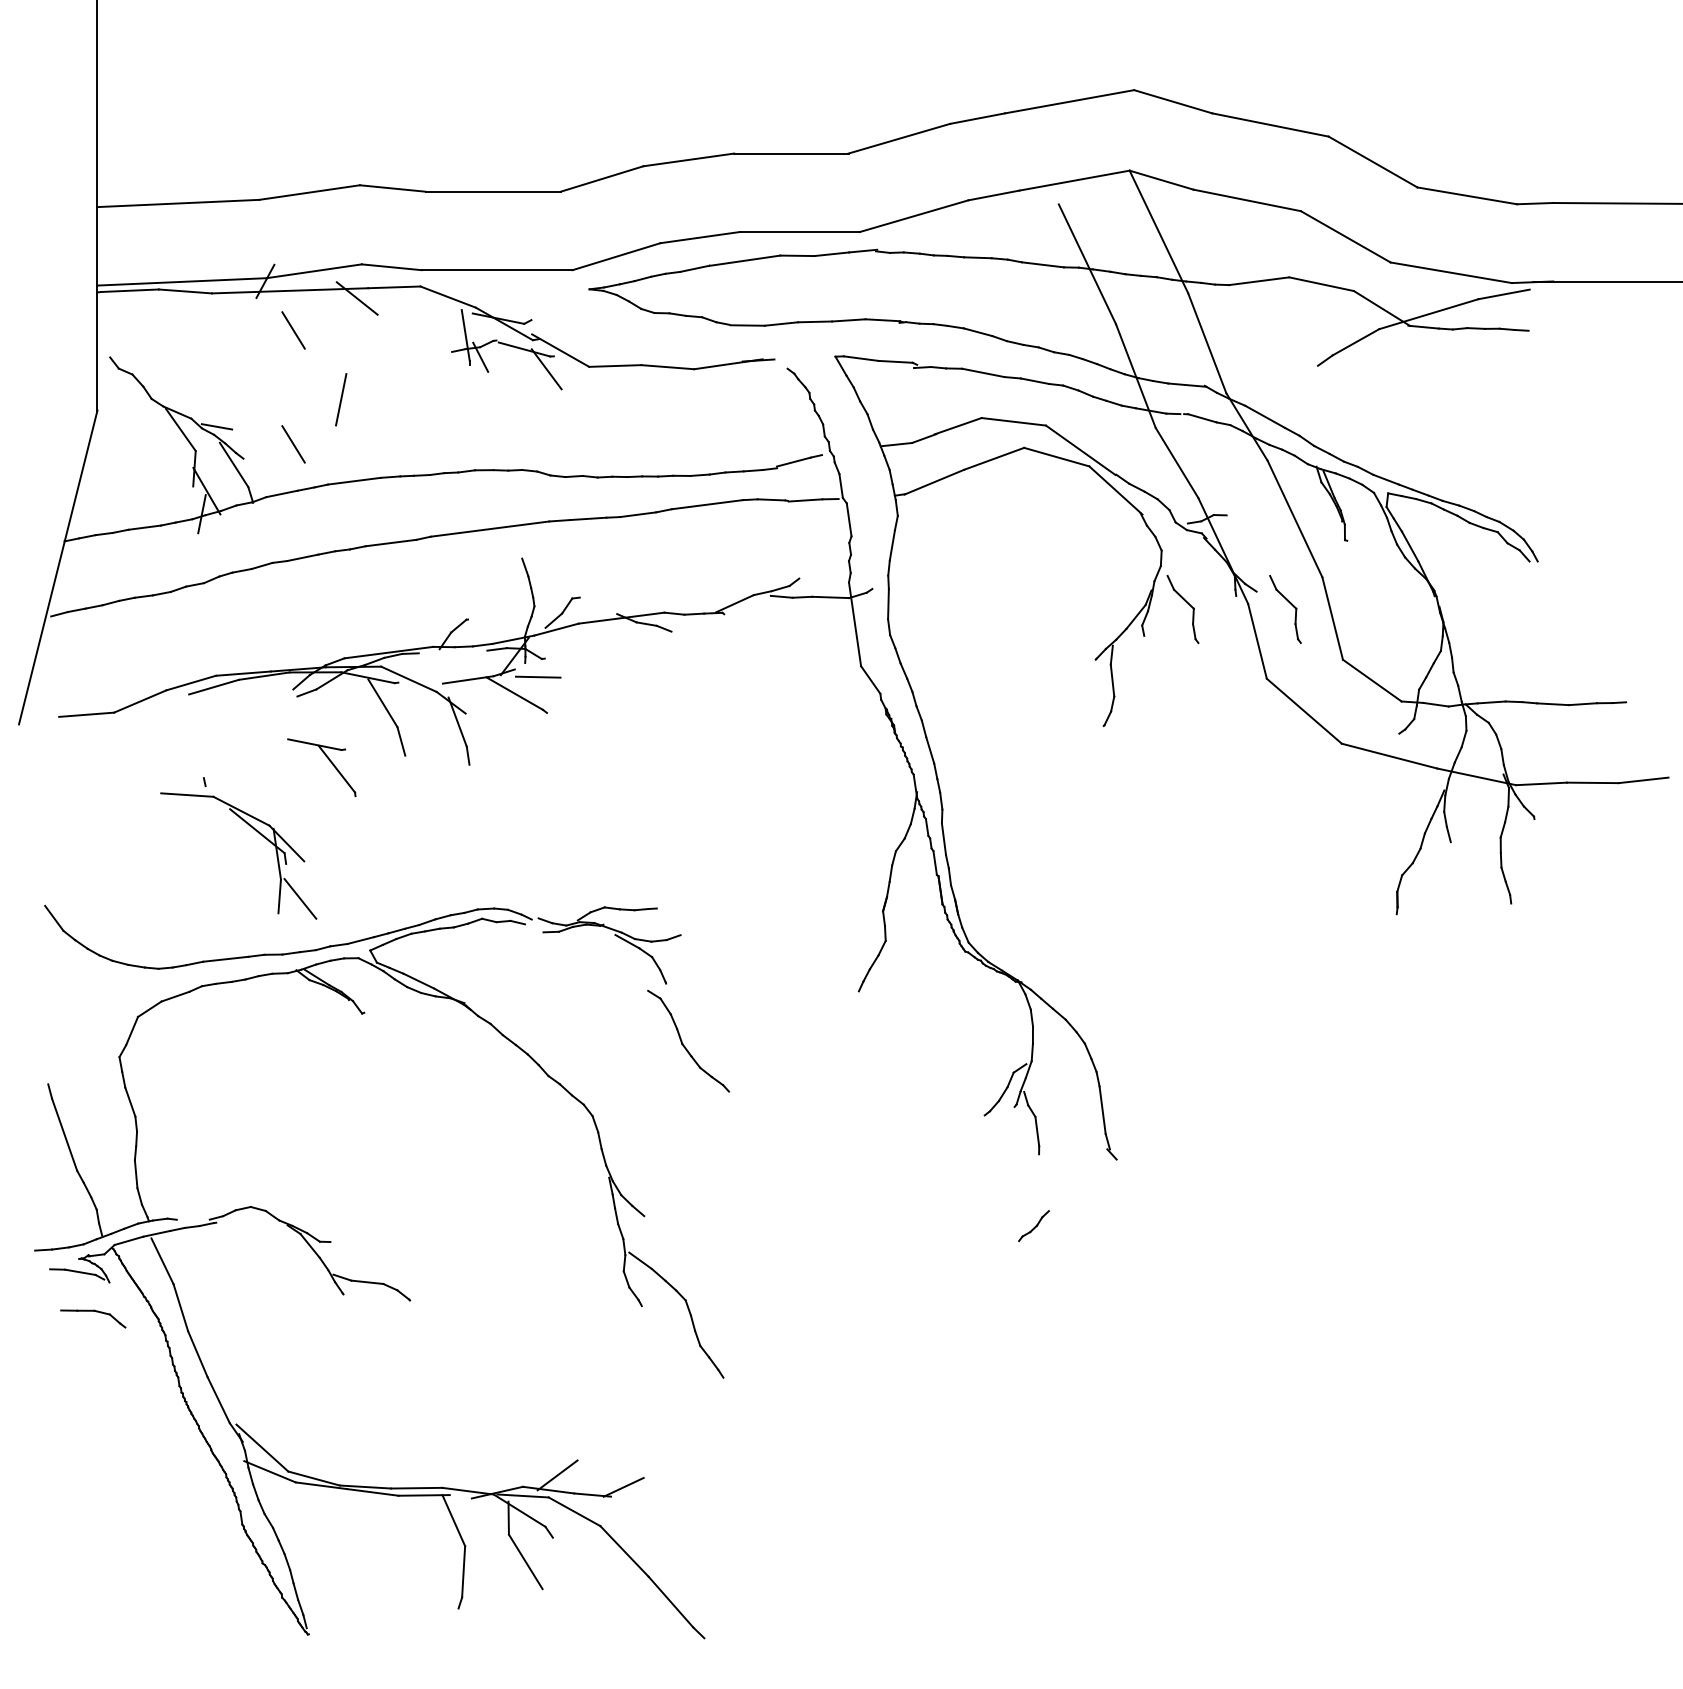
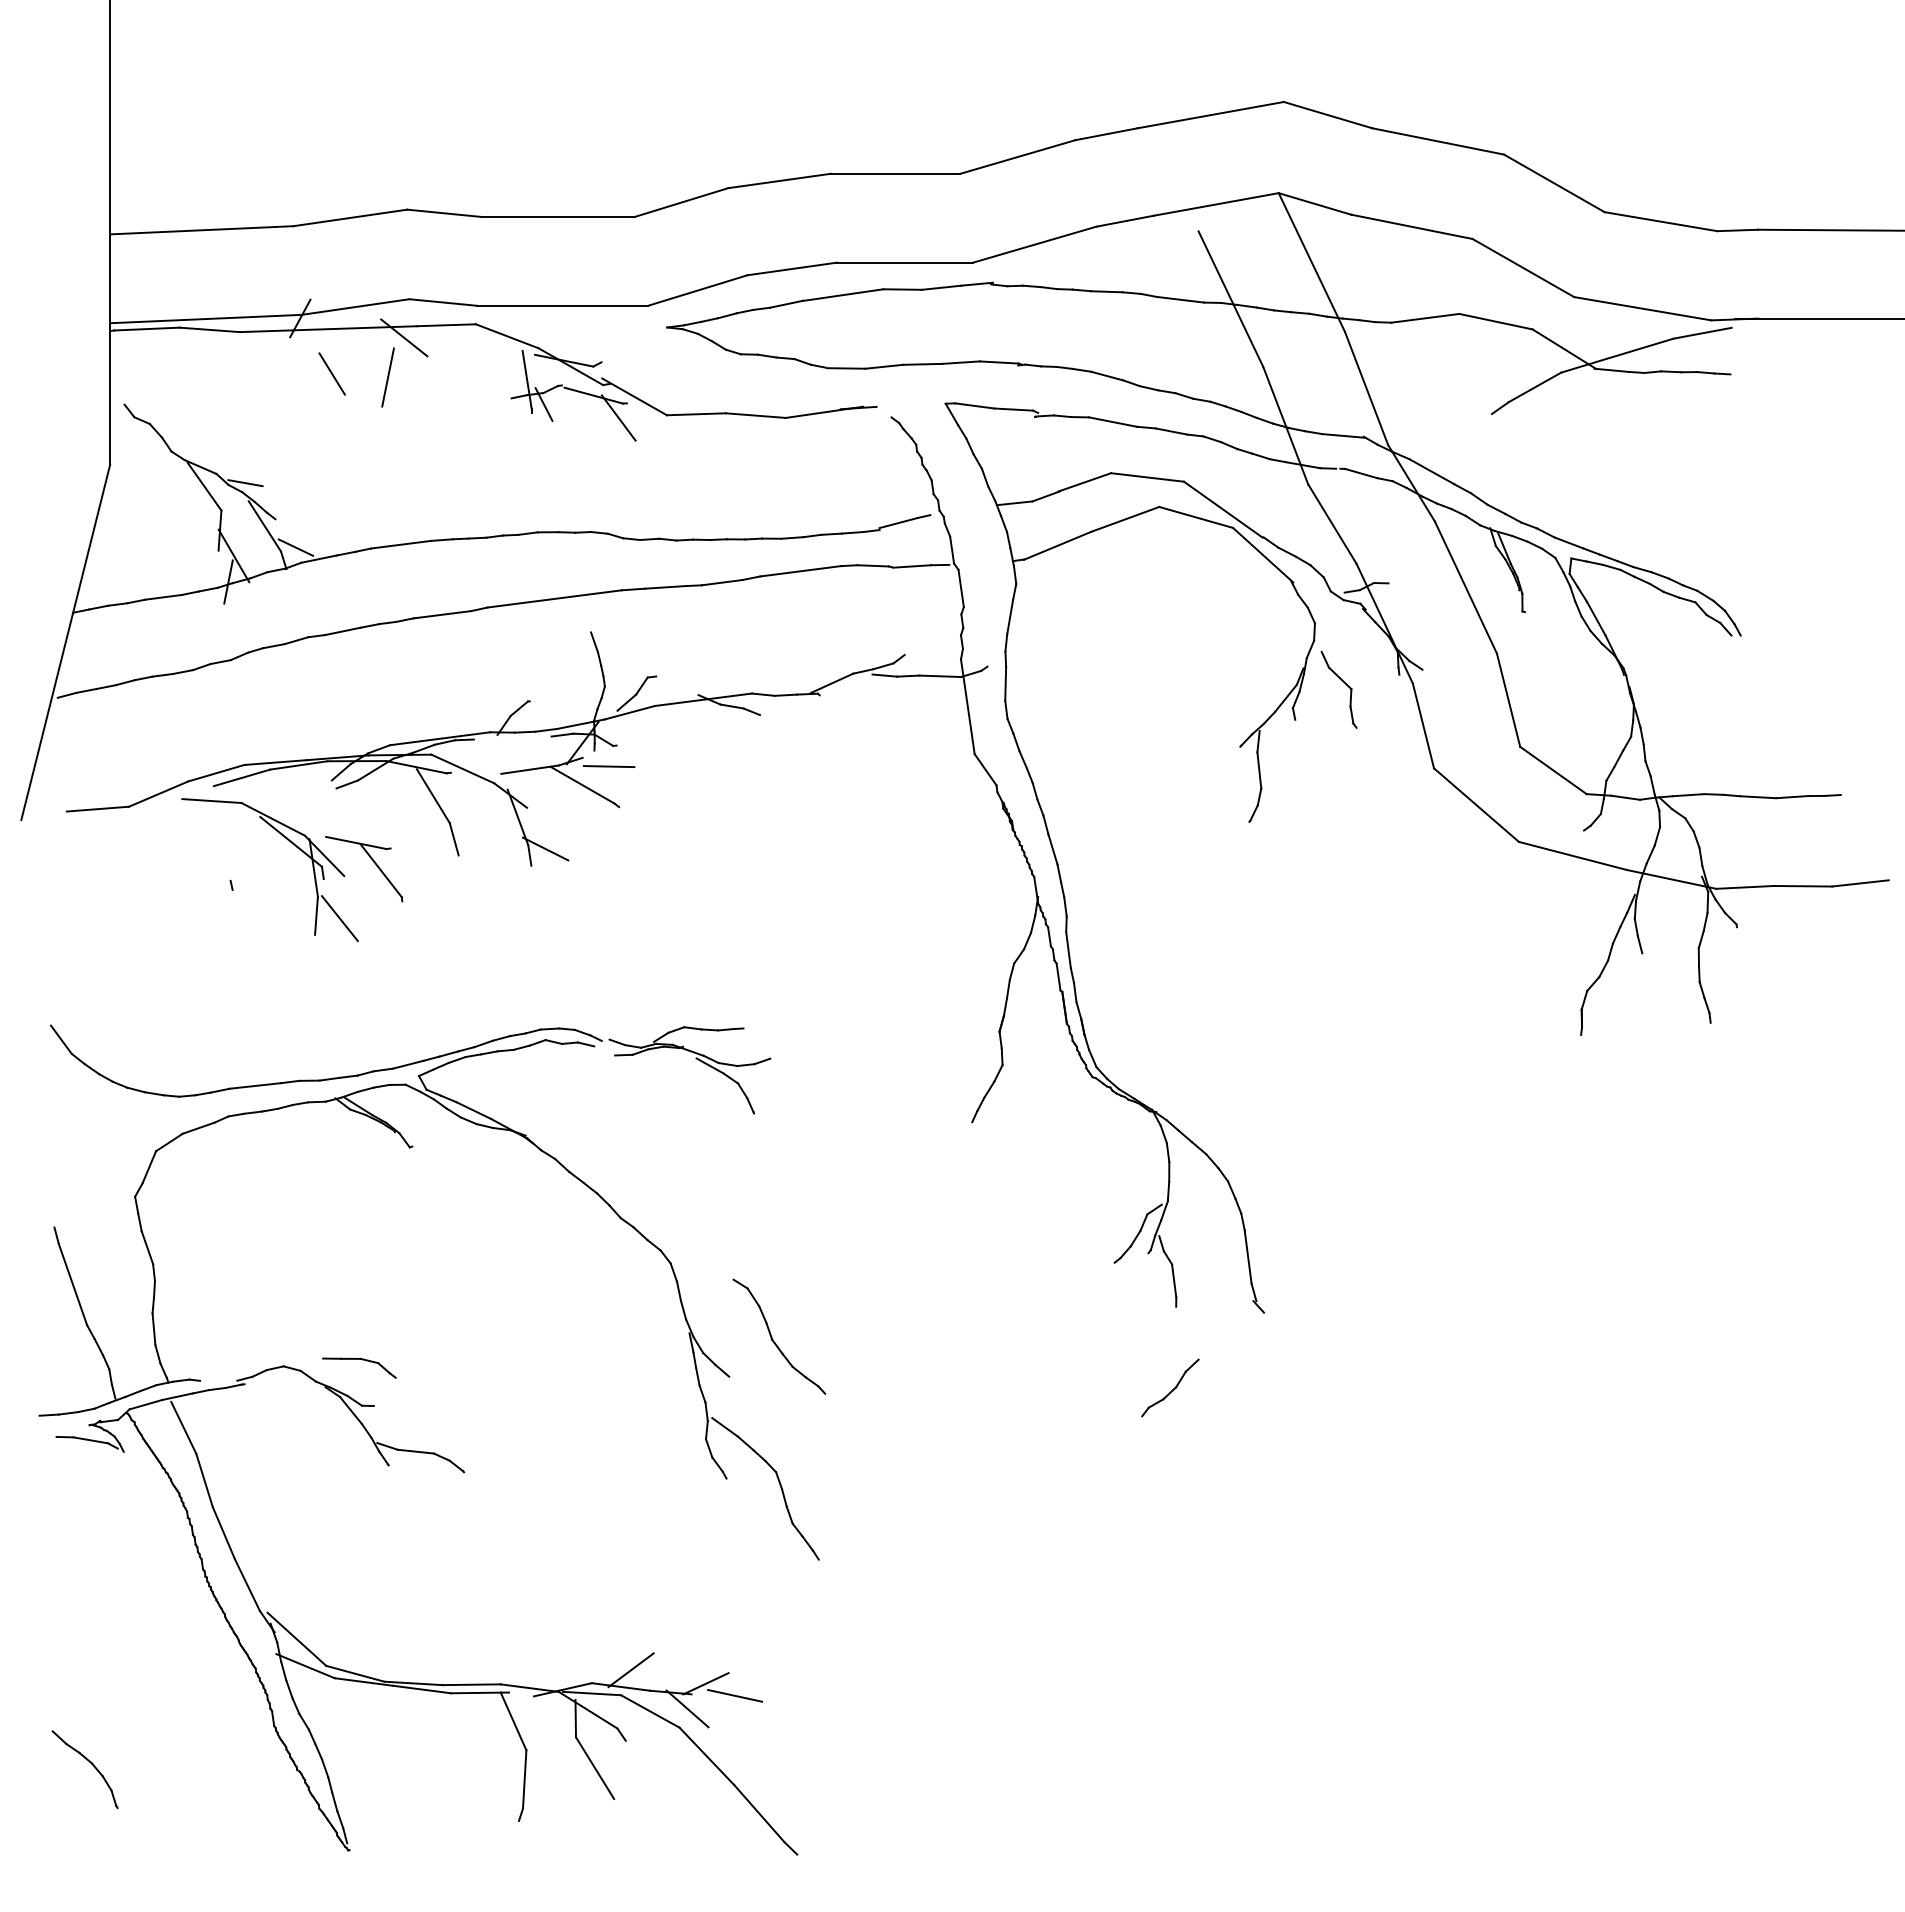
line: (340, 399) -> (387, 377), moved
line: (292, 443) -> (331, 502), removed
line: (261, 483) -> (295, 547), added
part: (1290, 603) -> (1460, 683), removed
line: (481, 749) -> (545, 848), added
part: (258, 833) -> (292, 844), moved
part: (683, 1043) -> (773, 1339), moved
part: (1034, 1225) -> (1170, 1387), size x1.67
part: (95, 1312) -> (362, 1360), moved
line: (649, 1497) -> (735, 1695), added
line: (607, 1509) -> (687, 1708), added
part: (80, 1557) -> (90, 1763), added

